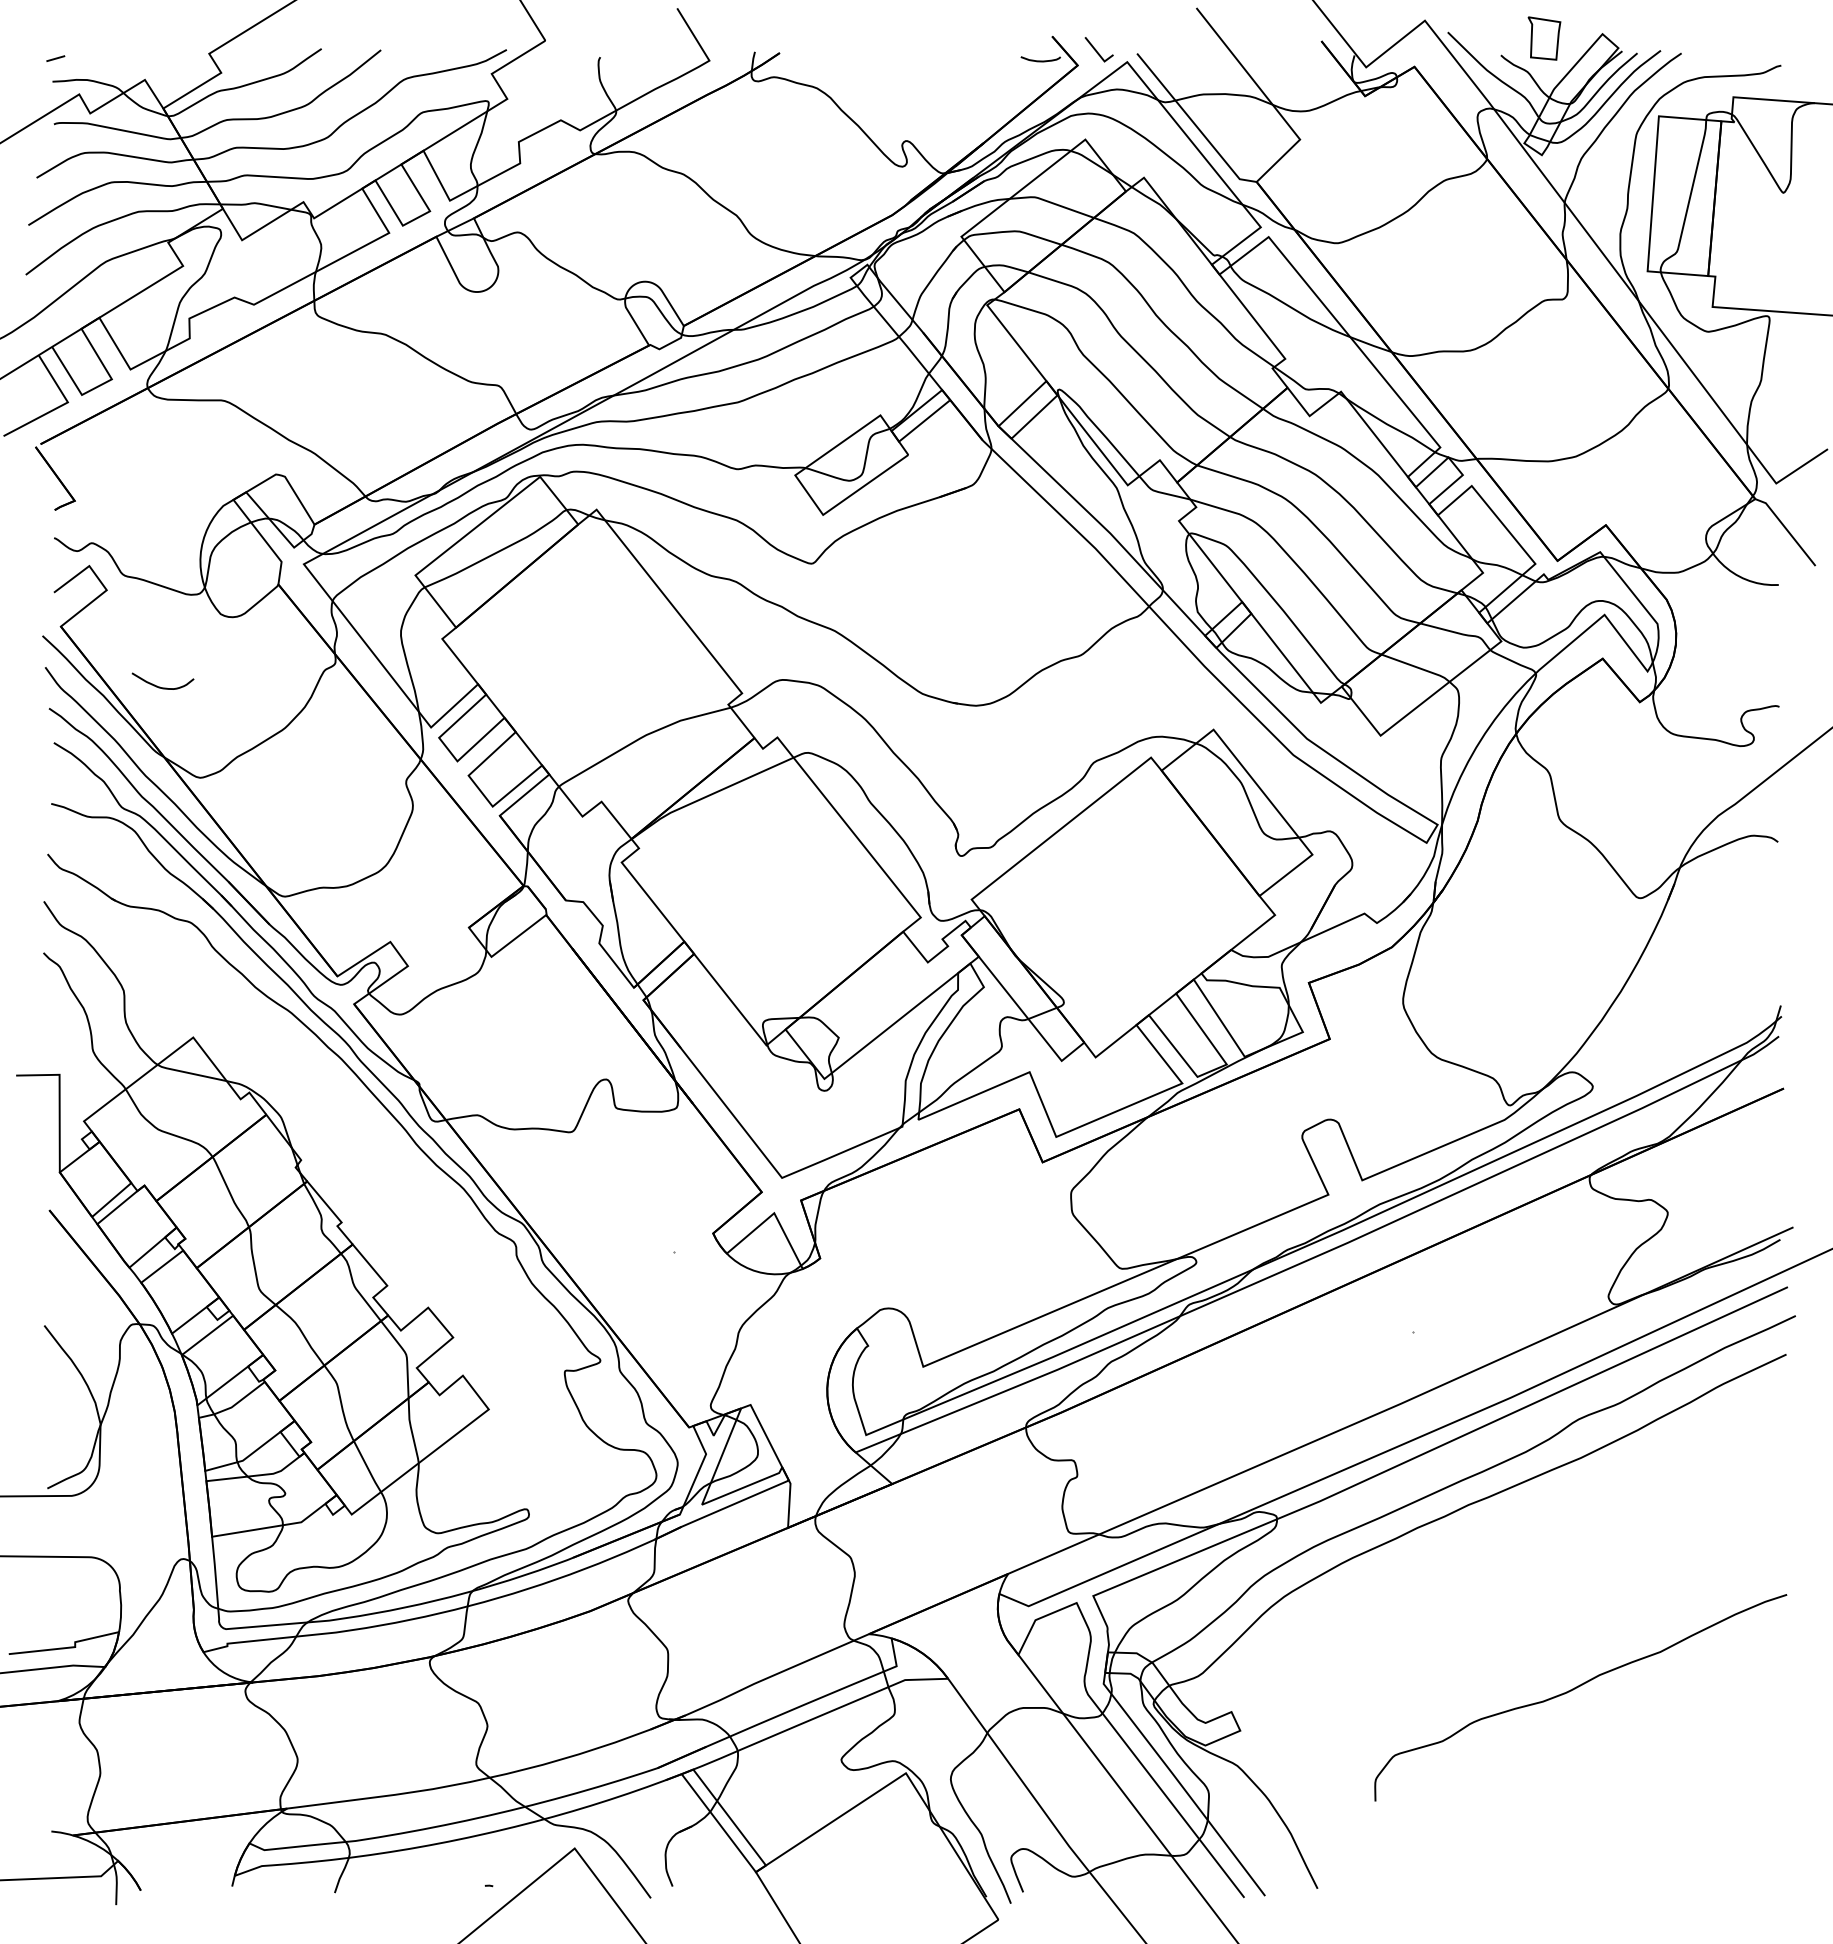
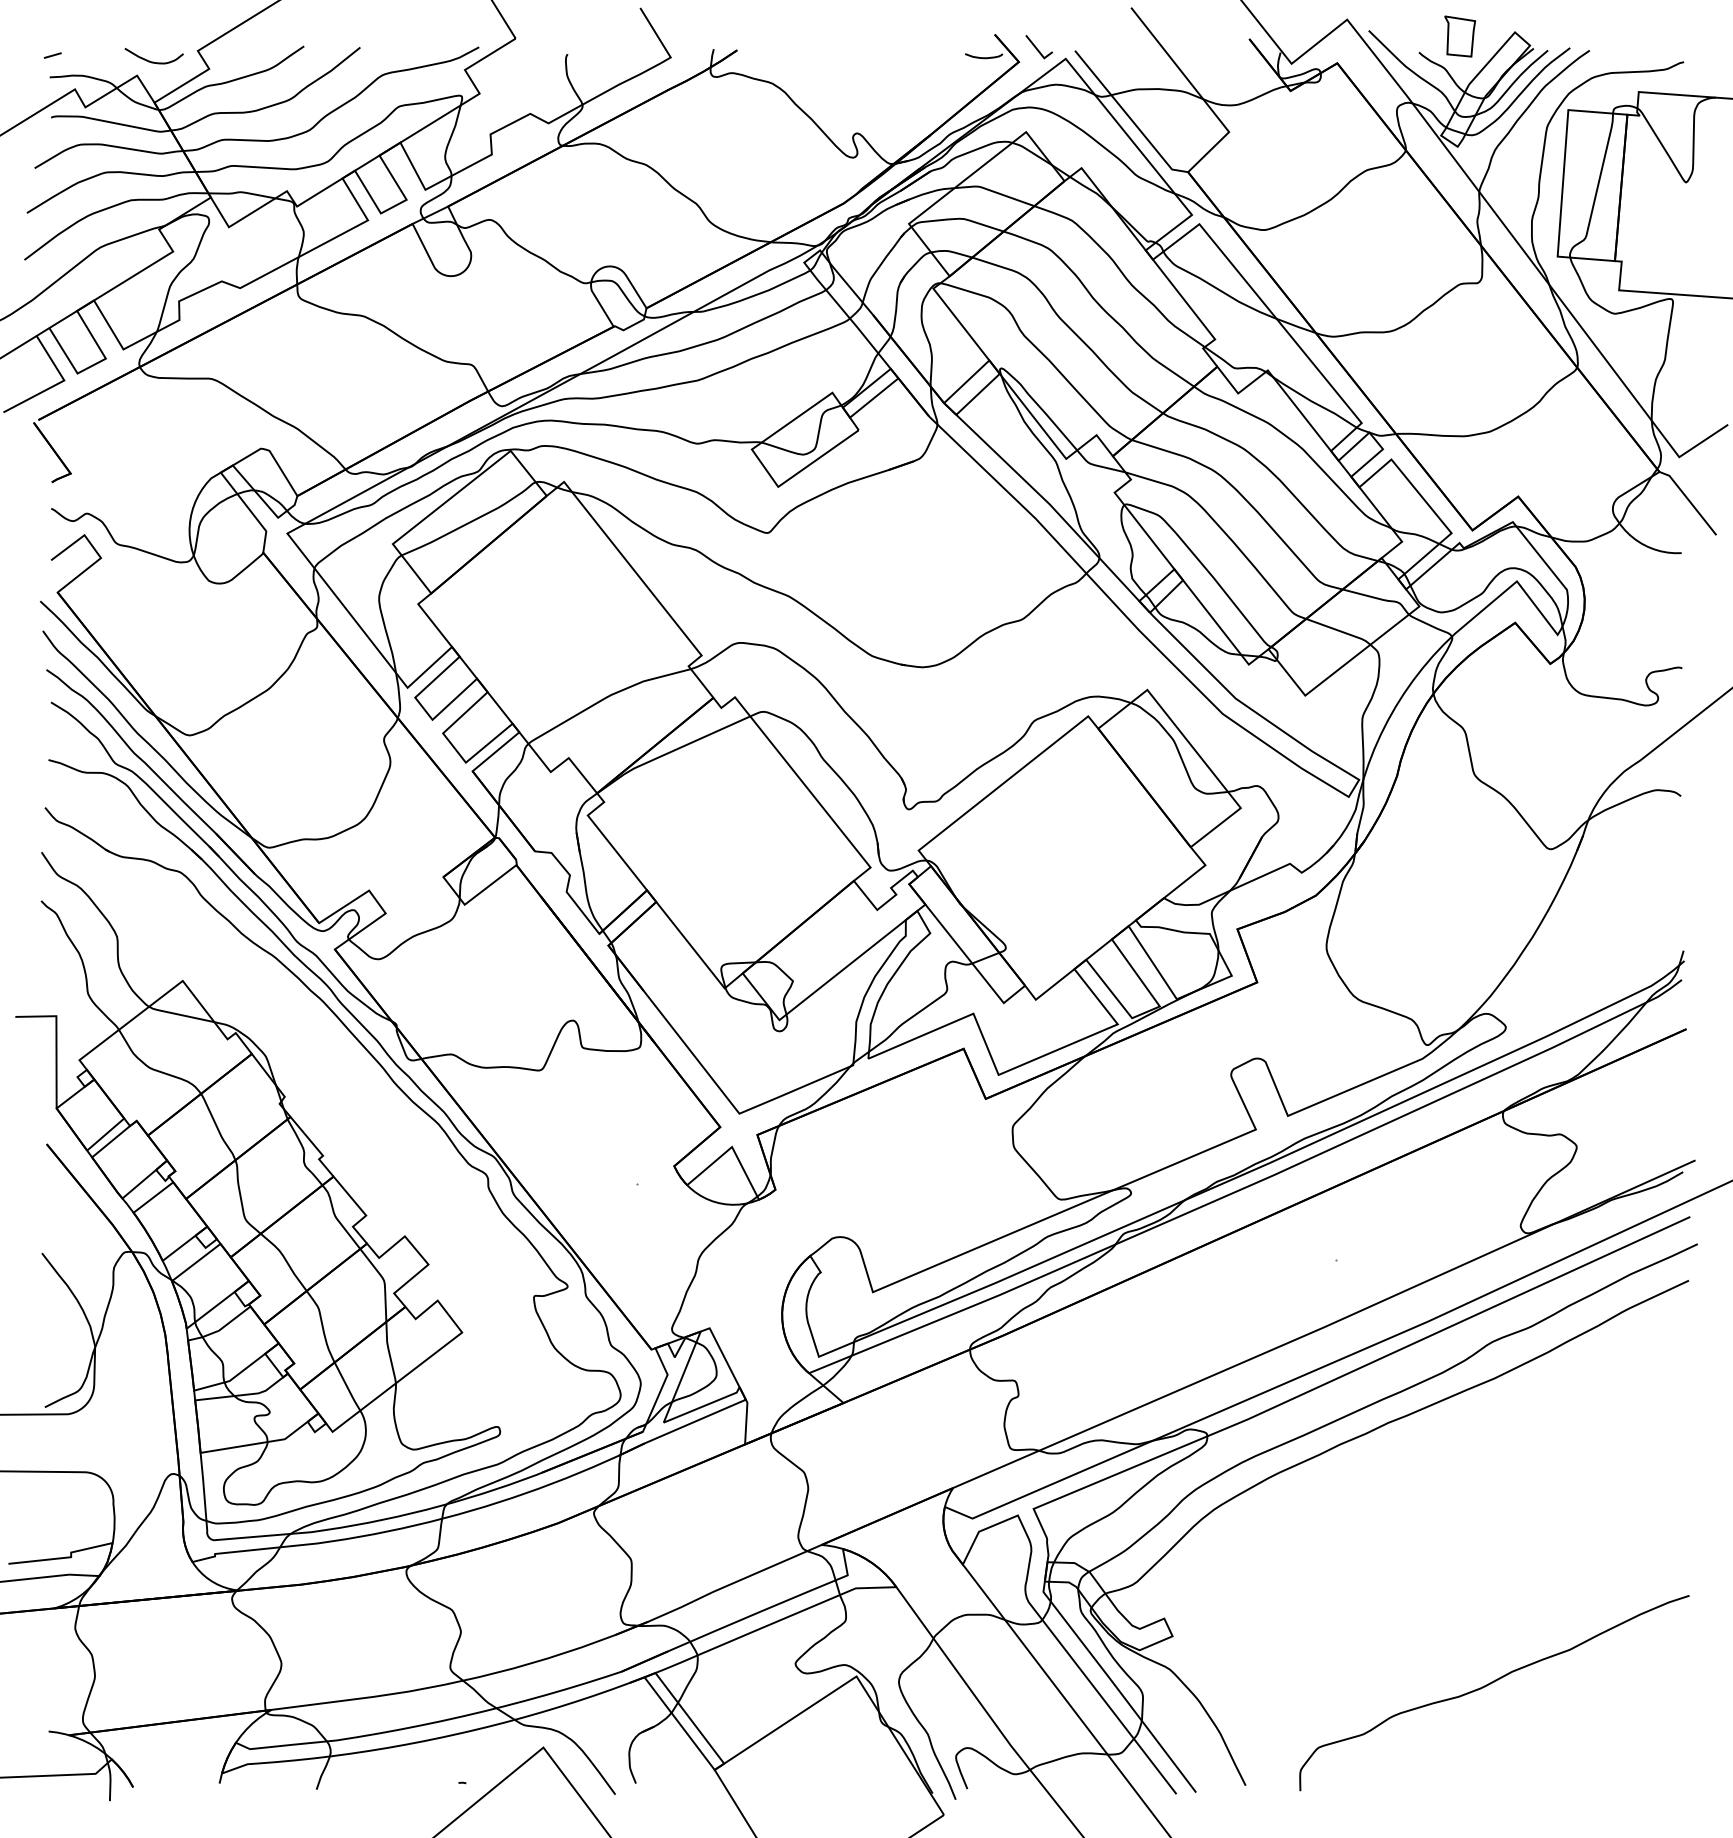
curve: (162, 686) -> (153, 61), moved
curve: (1576, 1688) -> (1490, 1684), moved

